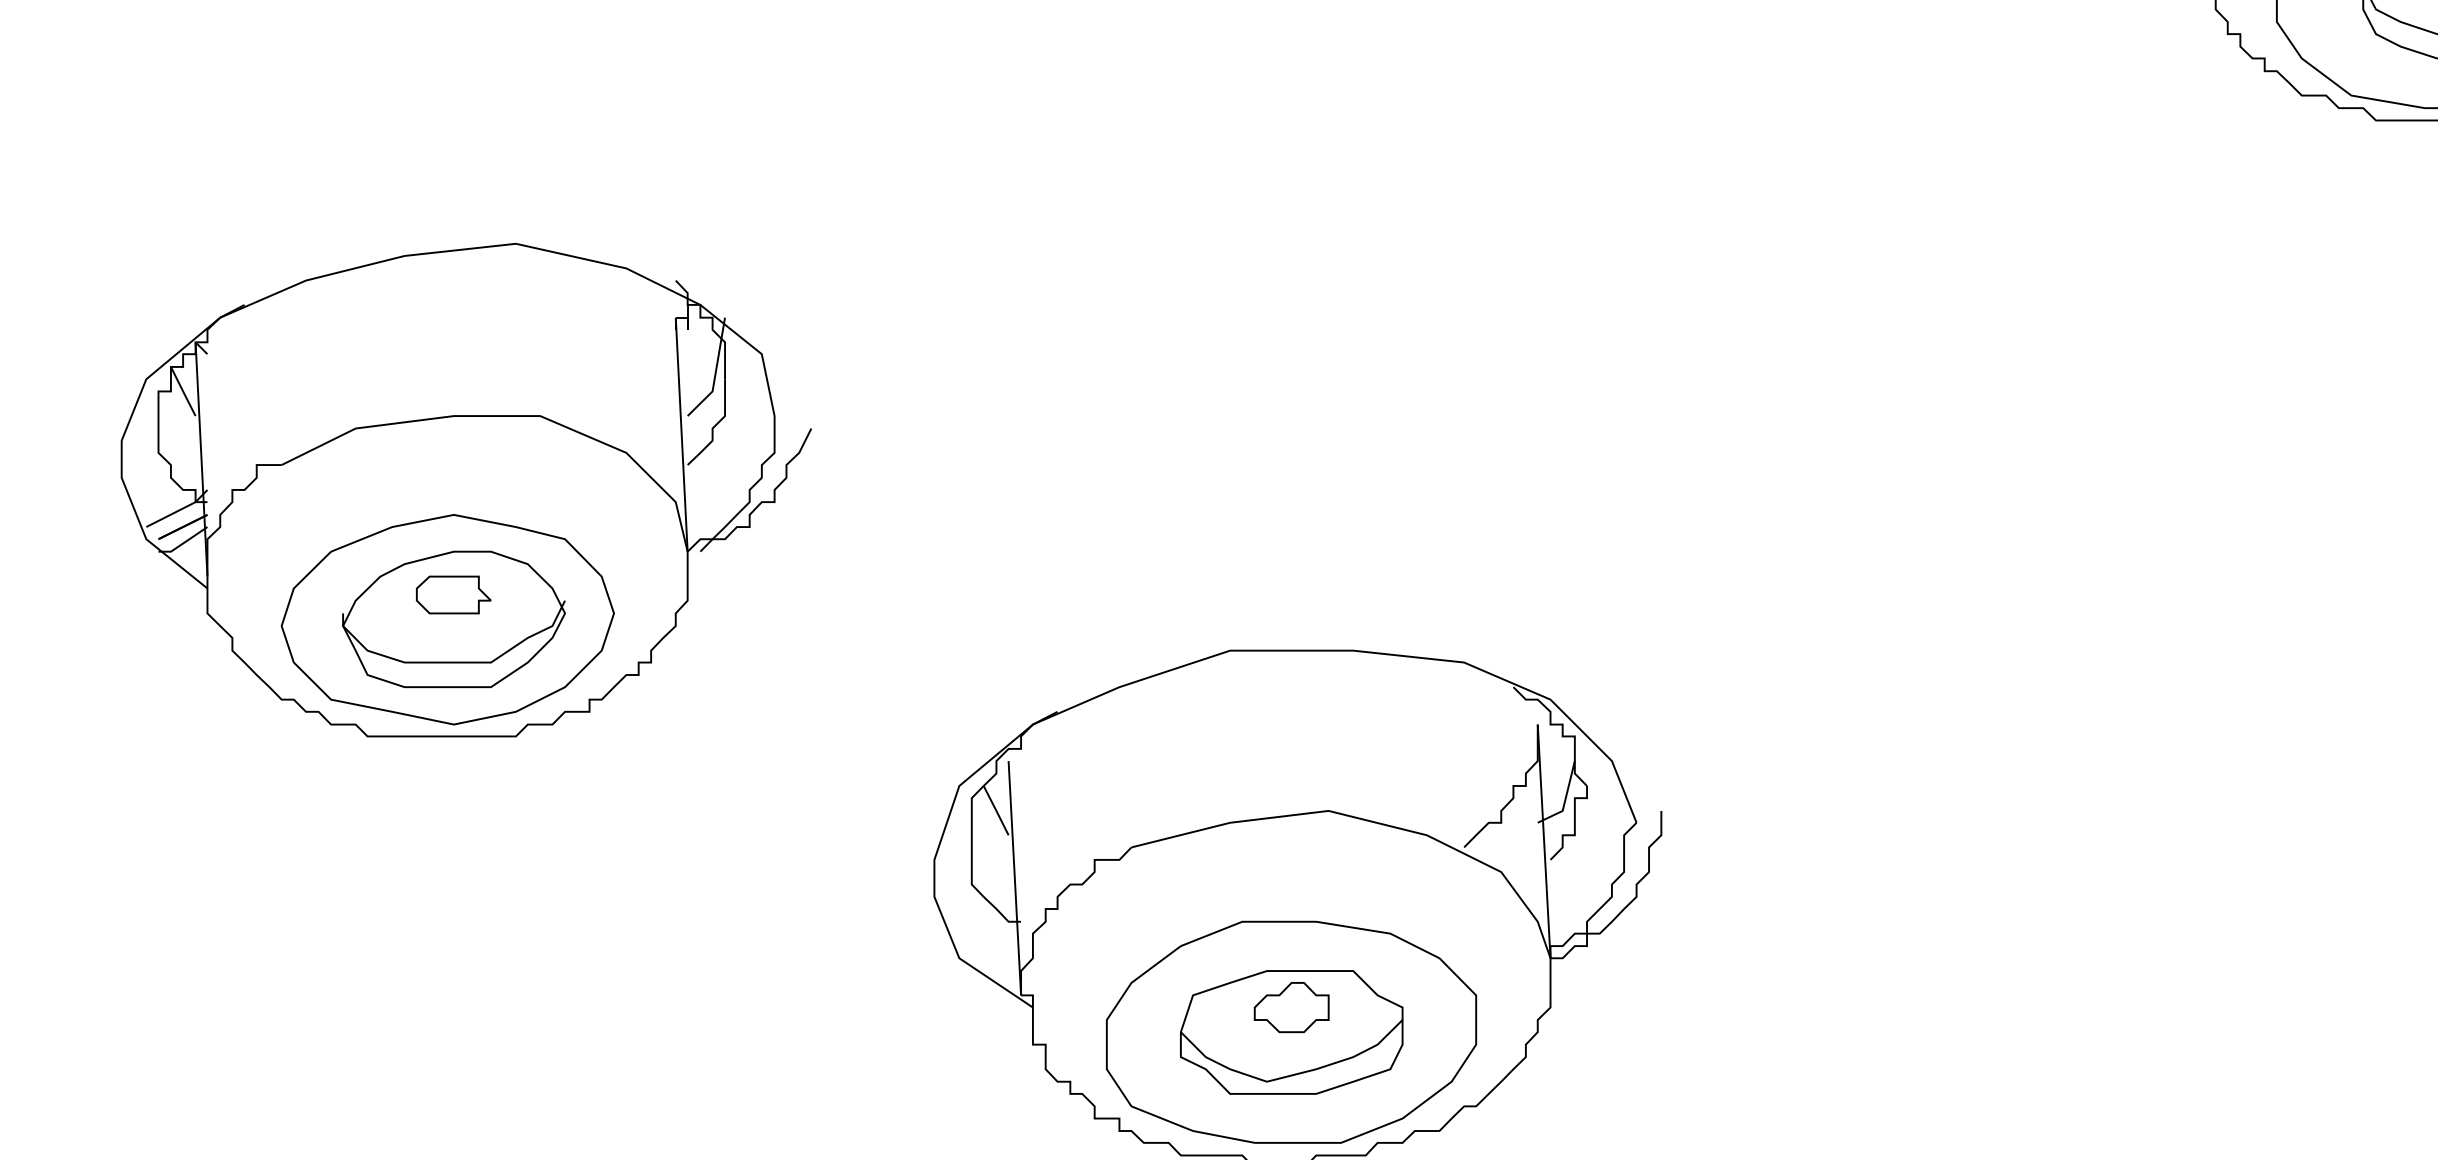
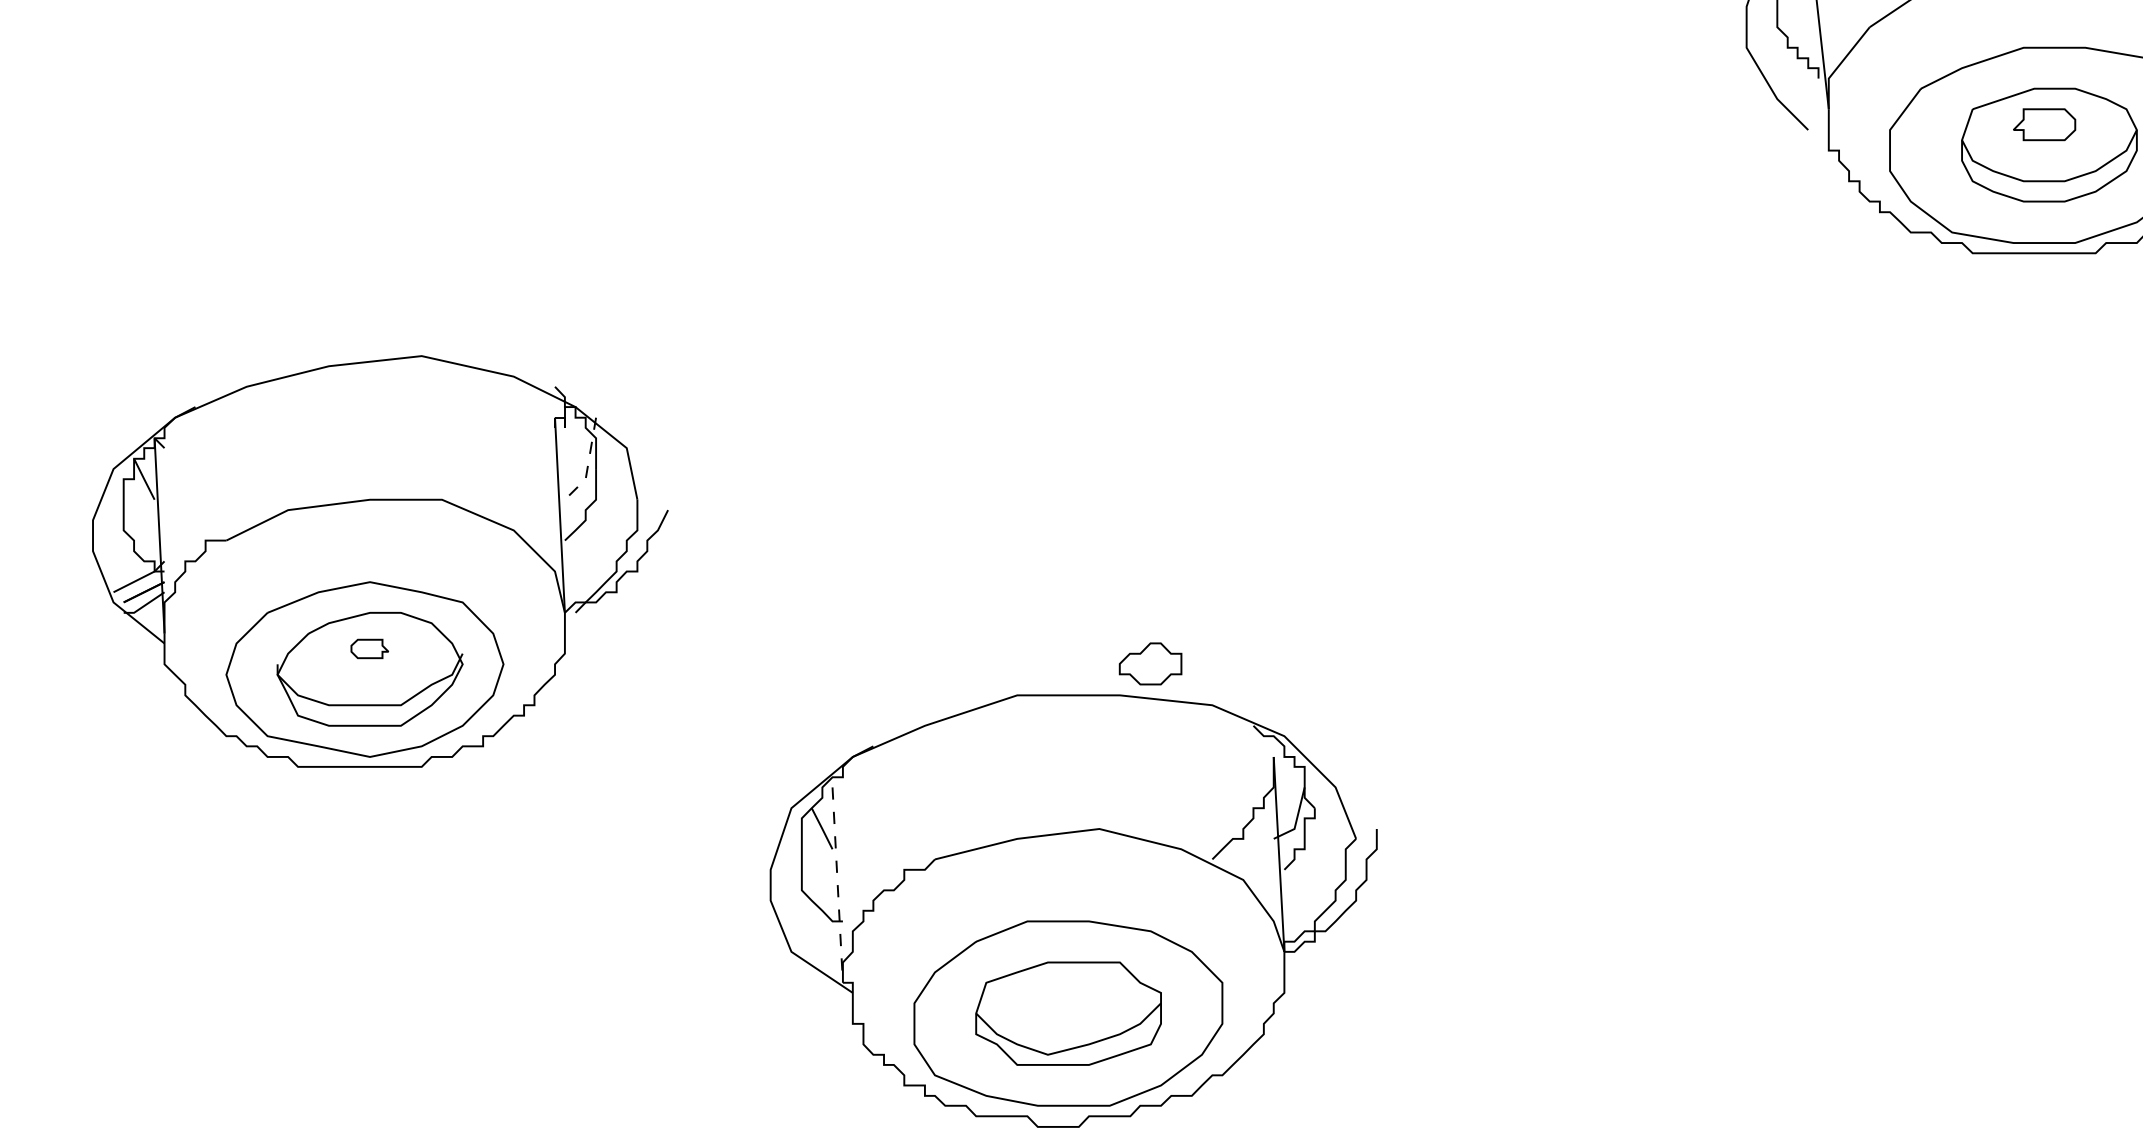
line: (715, 372) -> (588, 463), solid -> dashed
part: (453, 594) -> (369, 648), size x0.6
line: (1014, 878) -> (837, 885), solid -> dashed
part: (1291, 1007) -> (1150, 663), moved

